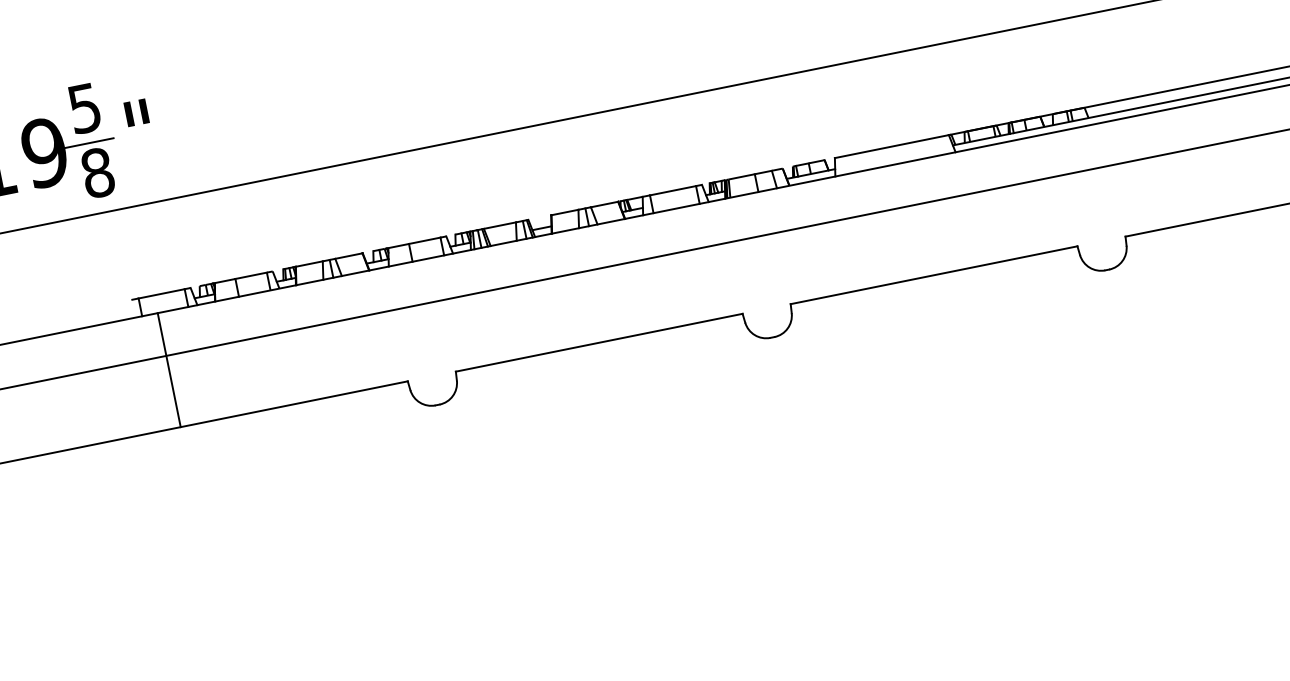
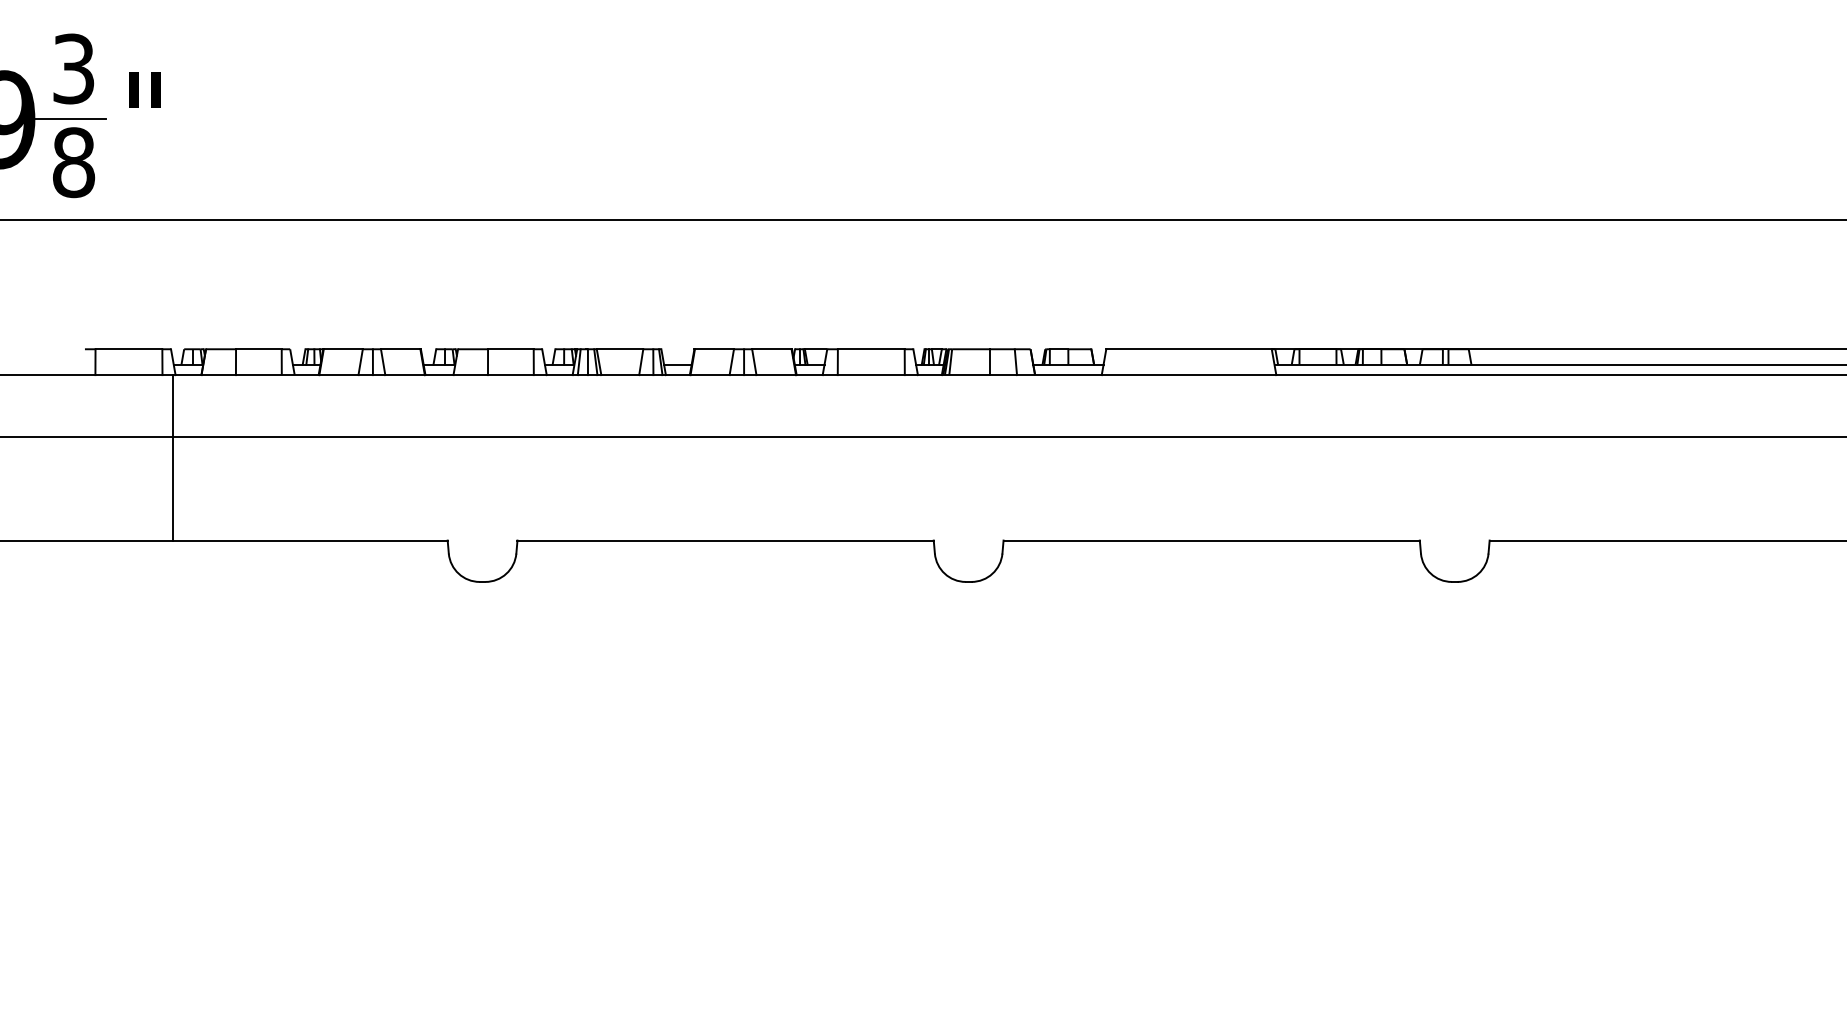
text: (84, 108) -> (73, 68), 5 -> 3
line: (169, 369) -> (173, 457), moved

